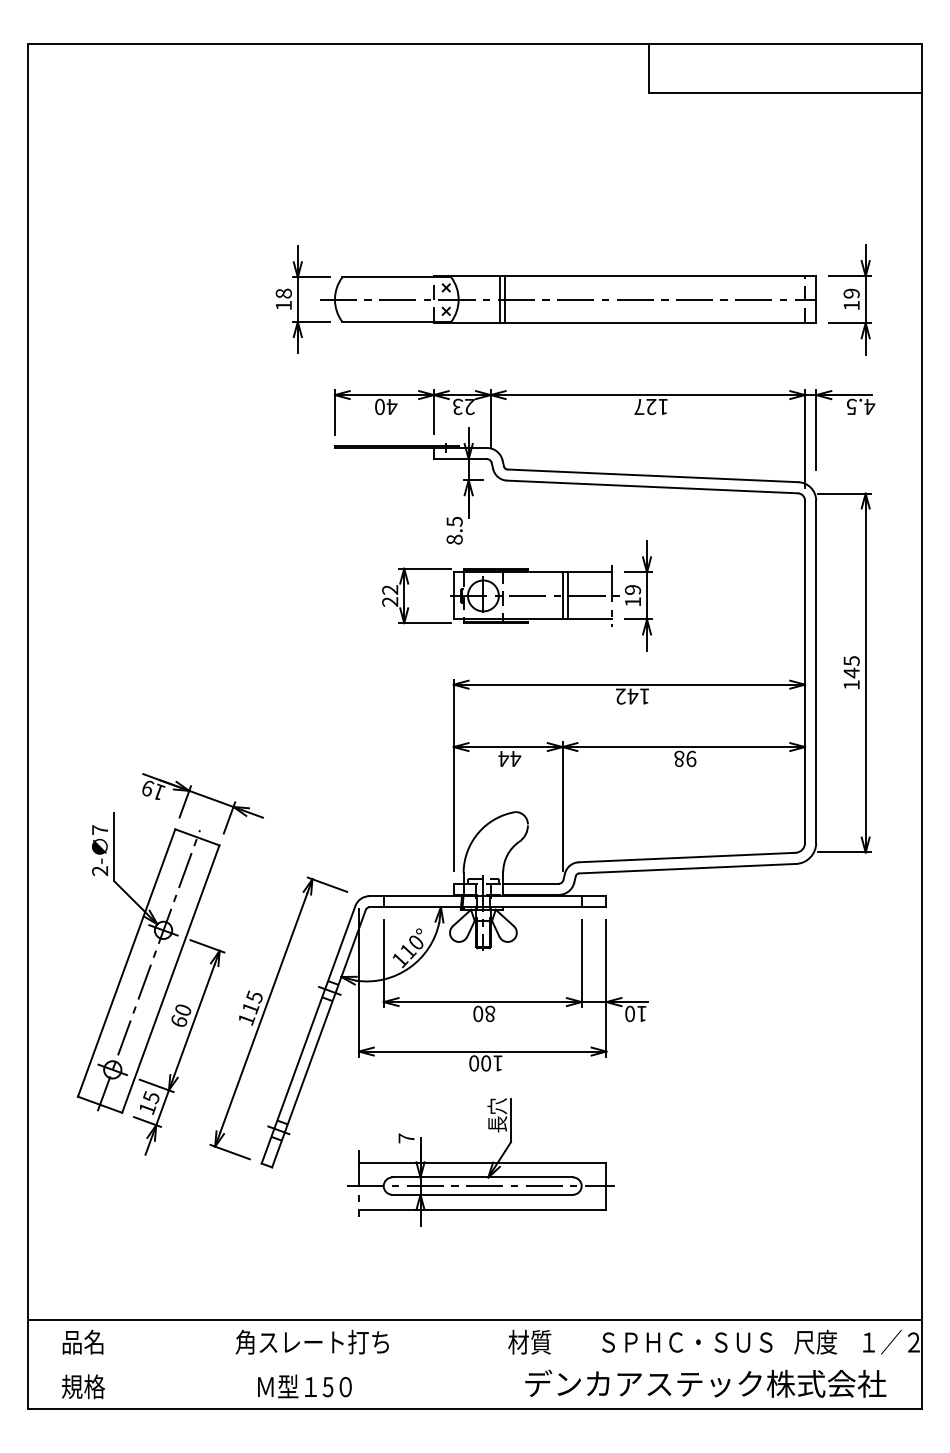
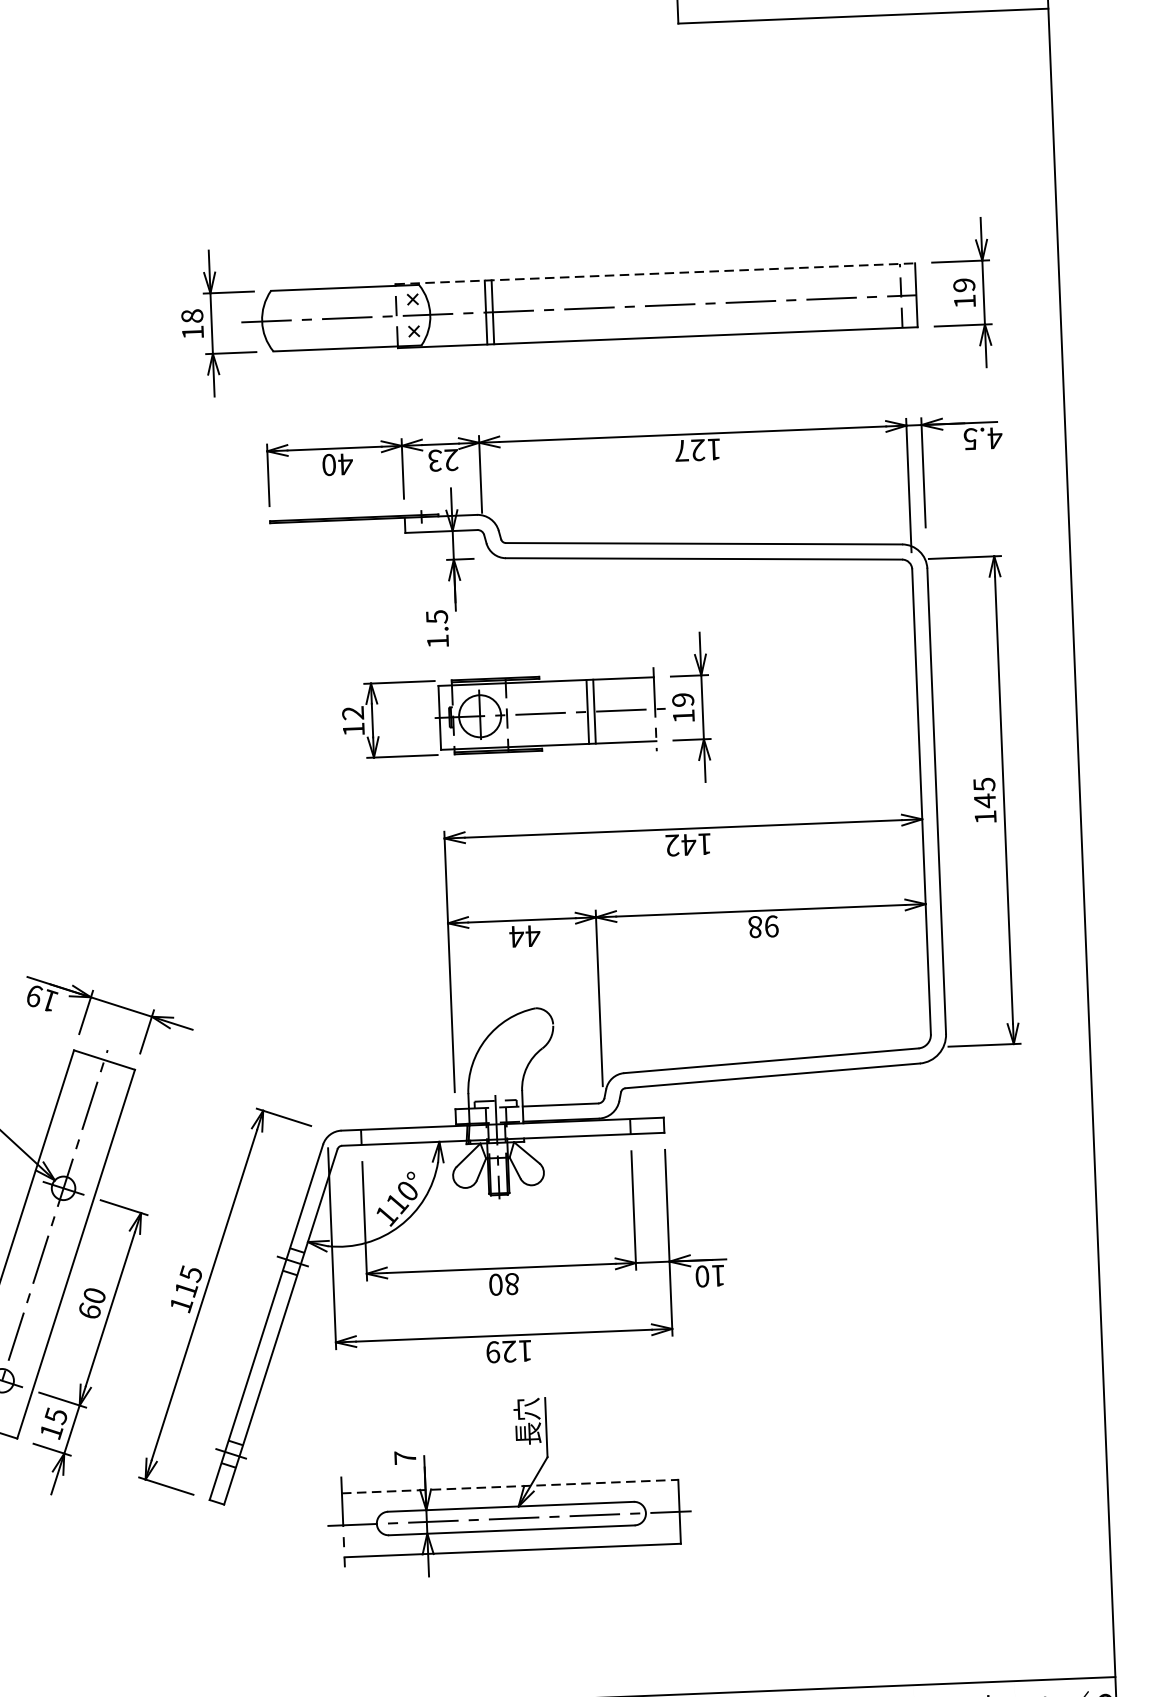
line: (625, 276) -> (655, 274), solid -> dashed
text: (454, 539) -> (437, 641), 8.5 -> 1.5
text: (390, 601) -> (354, 728), 22 -> 12
text: (480, 1063) -> (501, 1352), 100 -> 129
line: (482, 1162) -> (509, 1486), solid -> dashed

